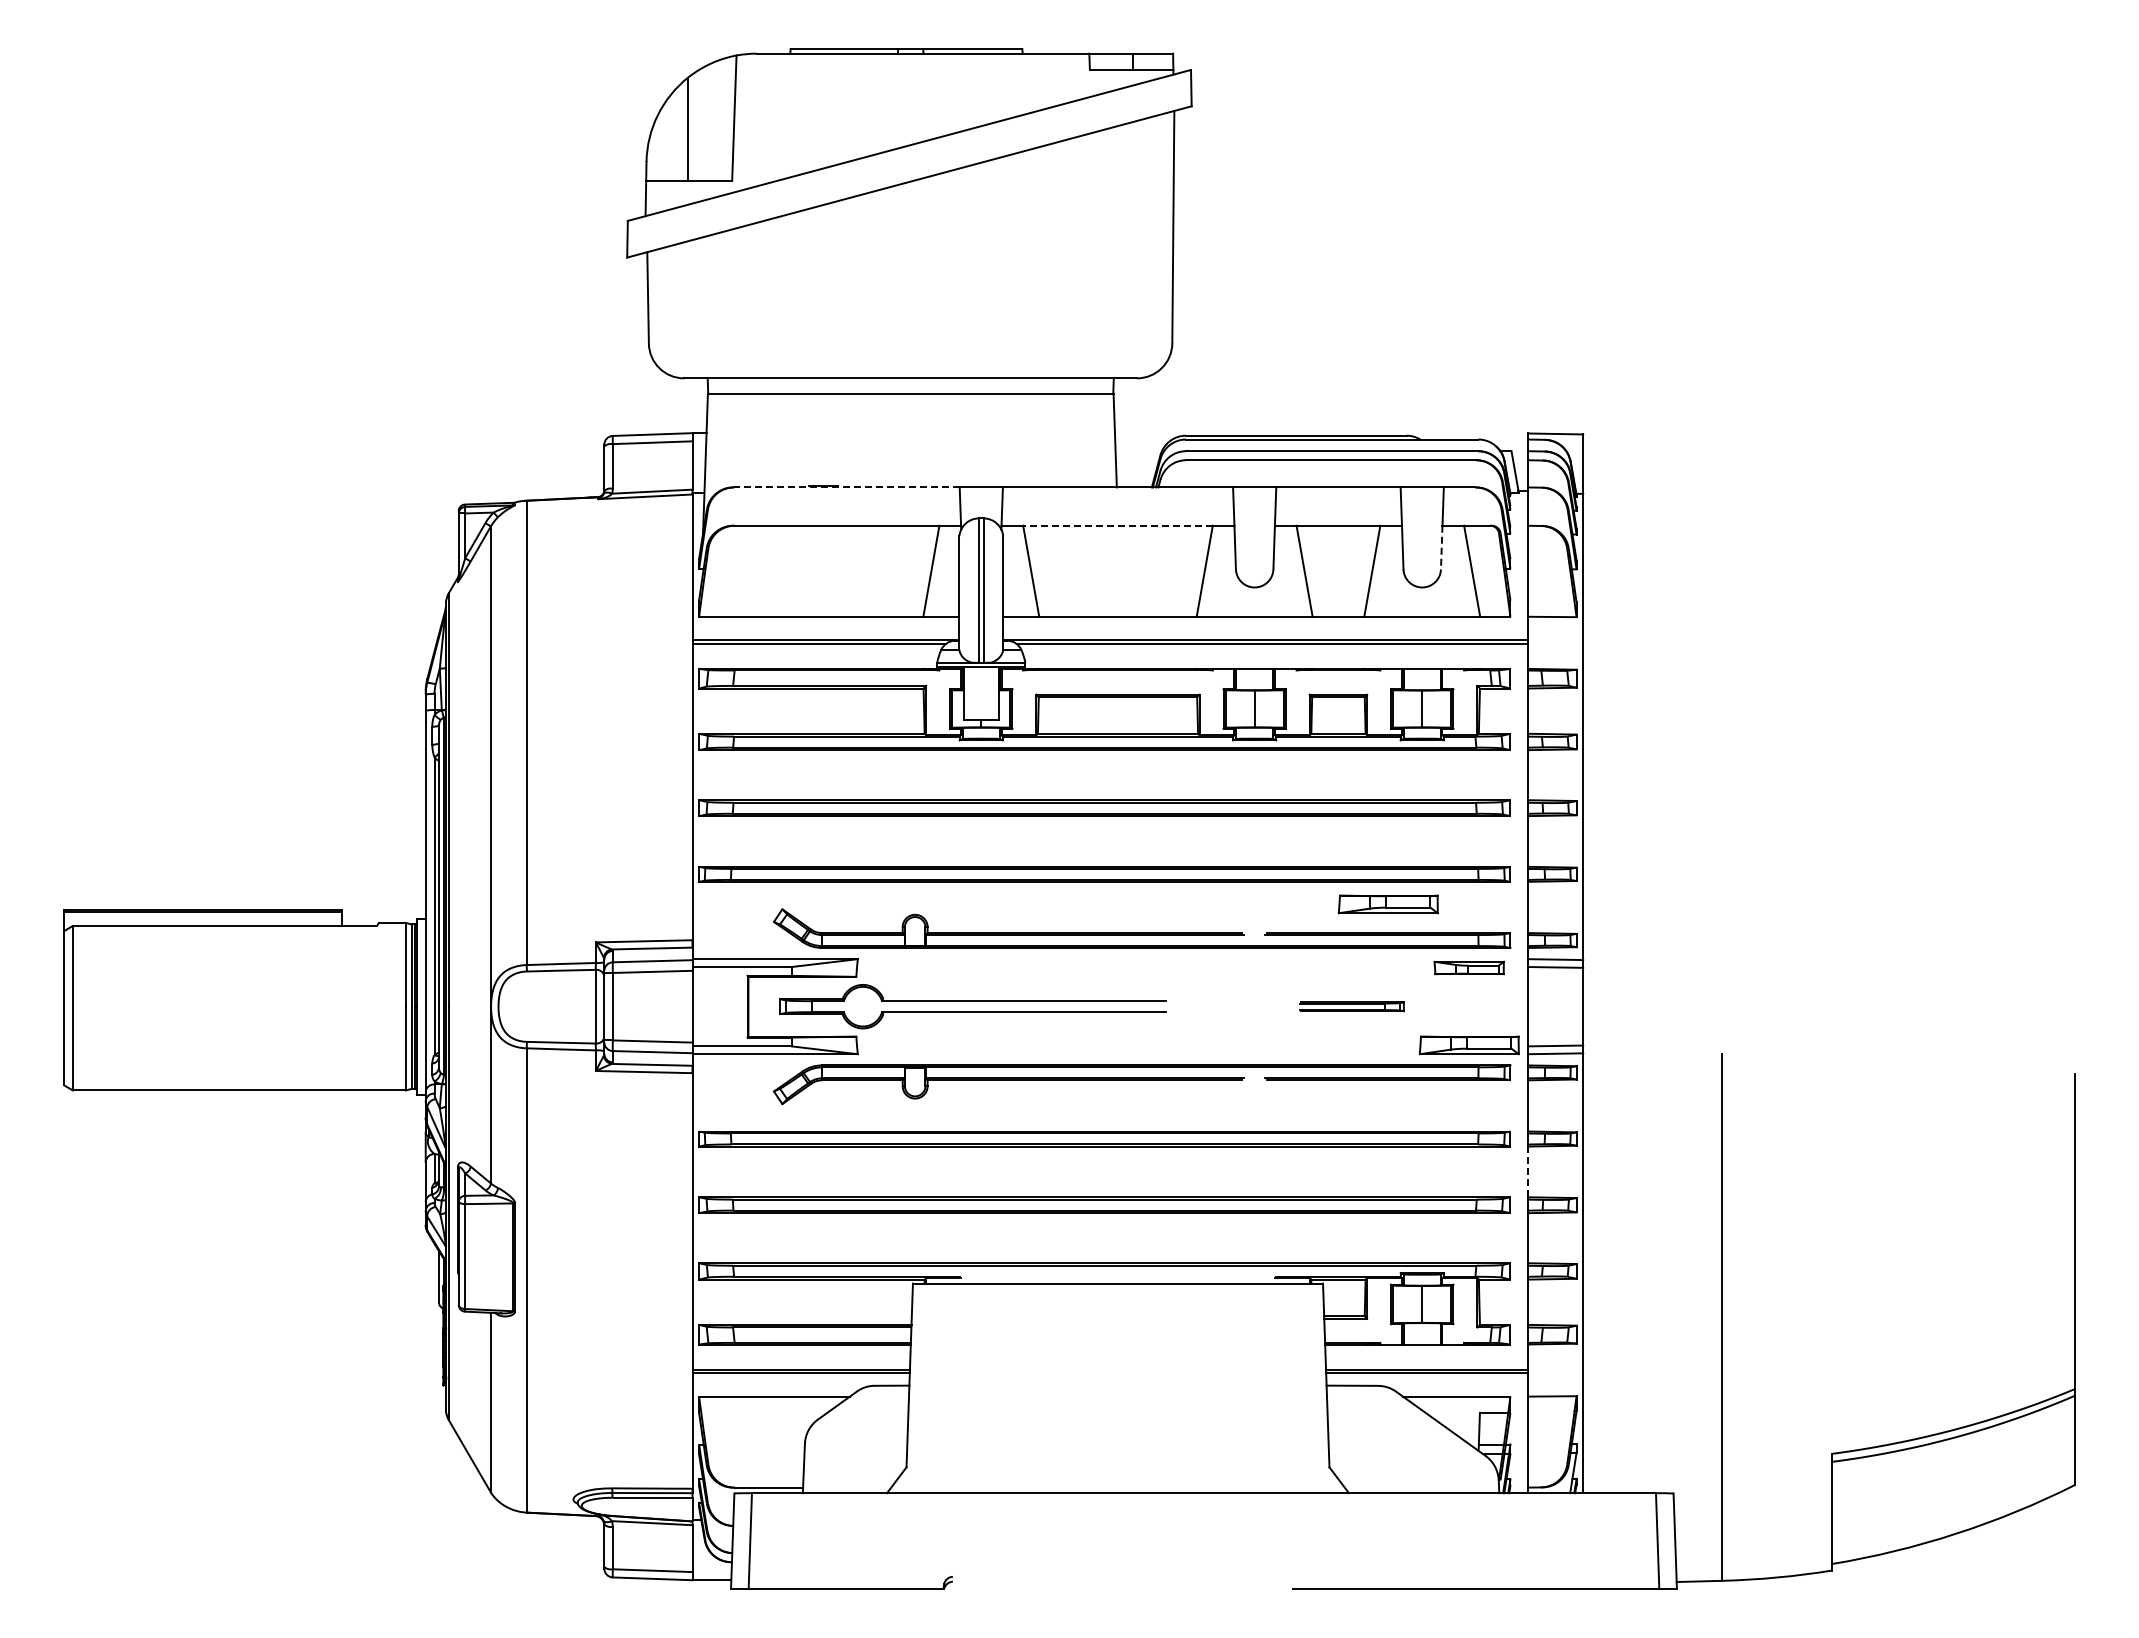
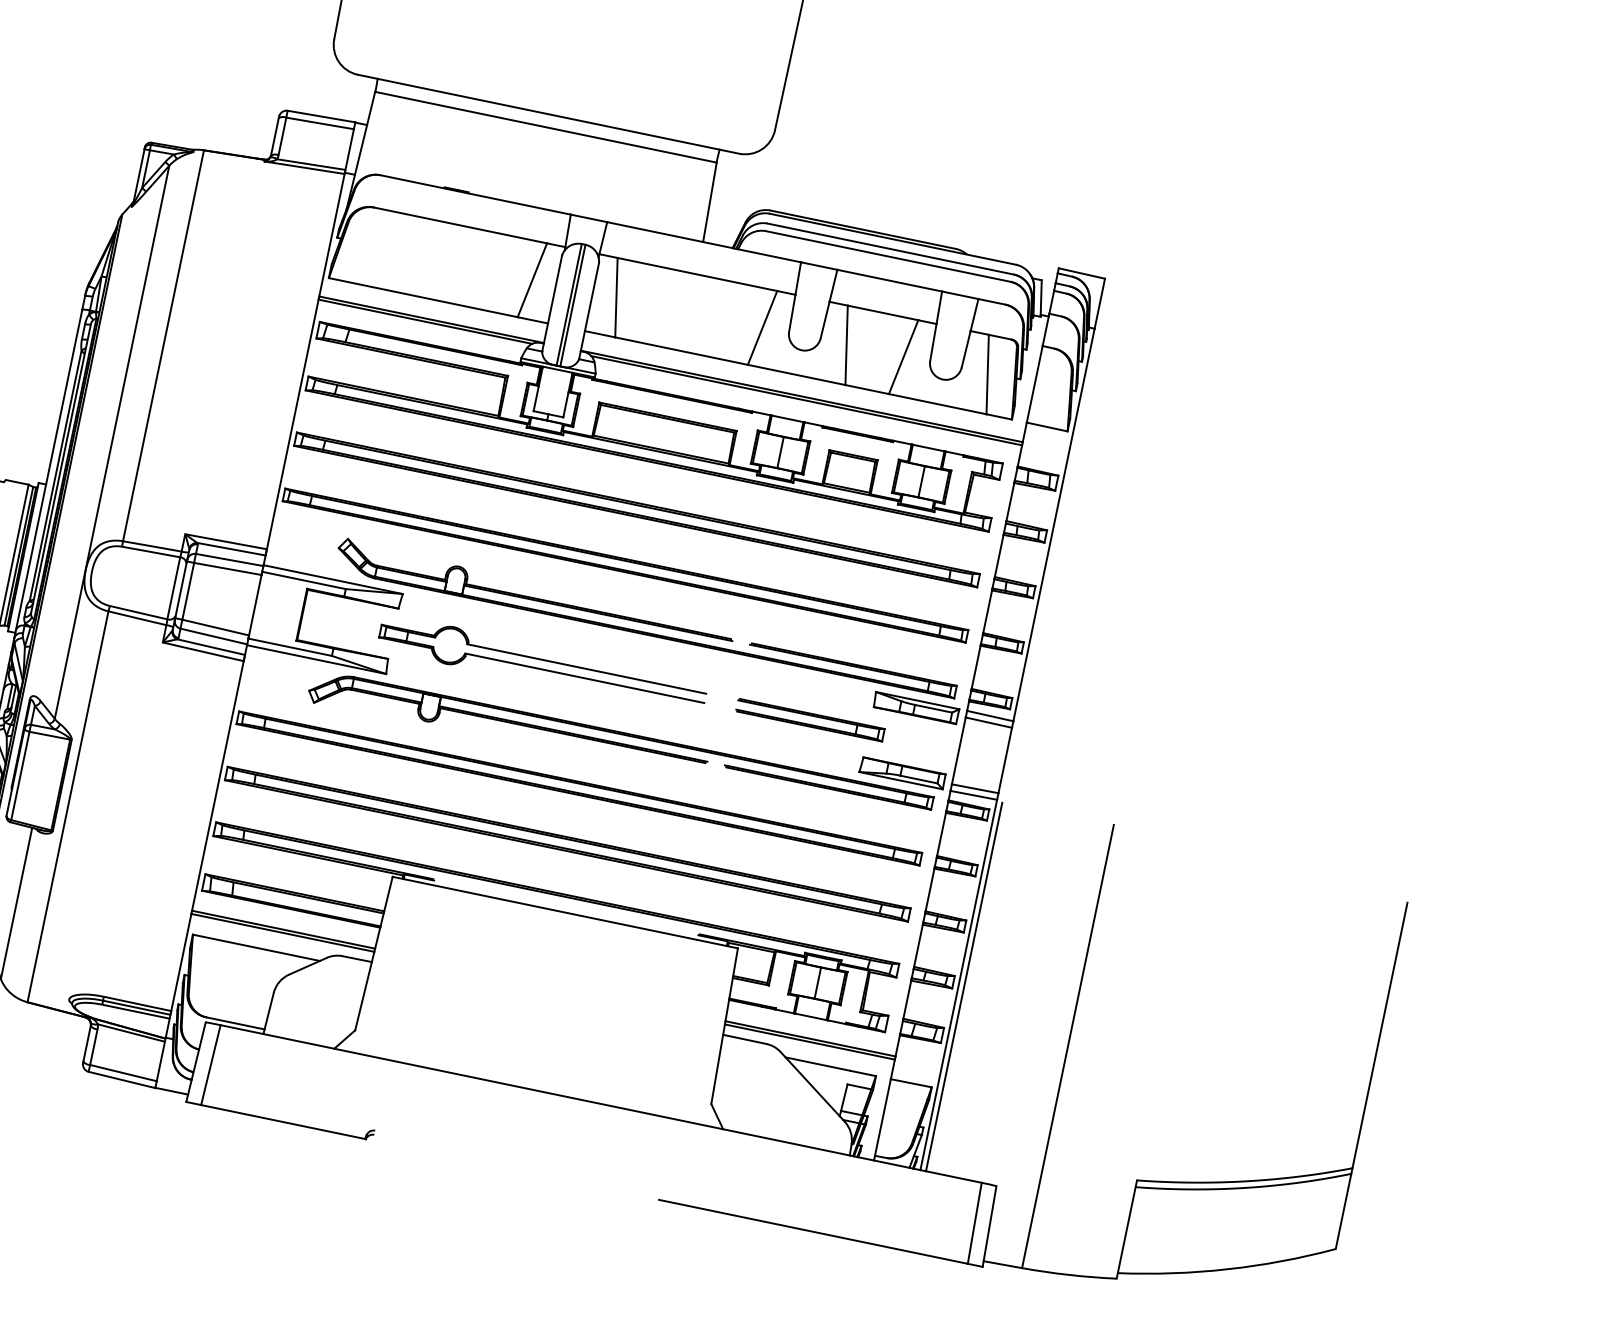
line: (846, 487) -> (475, 194), dashed -> solid
line: (1118, 525) -> (697, 274), dashed -> solid
line: (1441, 547) -> (966, 349), dashed -> solid
part: (1387, 904) -> (858, 640), removed
part: (1468, 967) -> (915, 707), size x1.43
part: (972, 1006) -> (542, 664), moved
part: (1351, 1006) -> (810, 719), size x1.67
line: (1528, 1171) -> (930, 889), dashed -> solid
line: (1589, 1274) -> (963, 987), added

